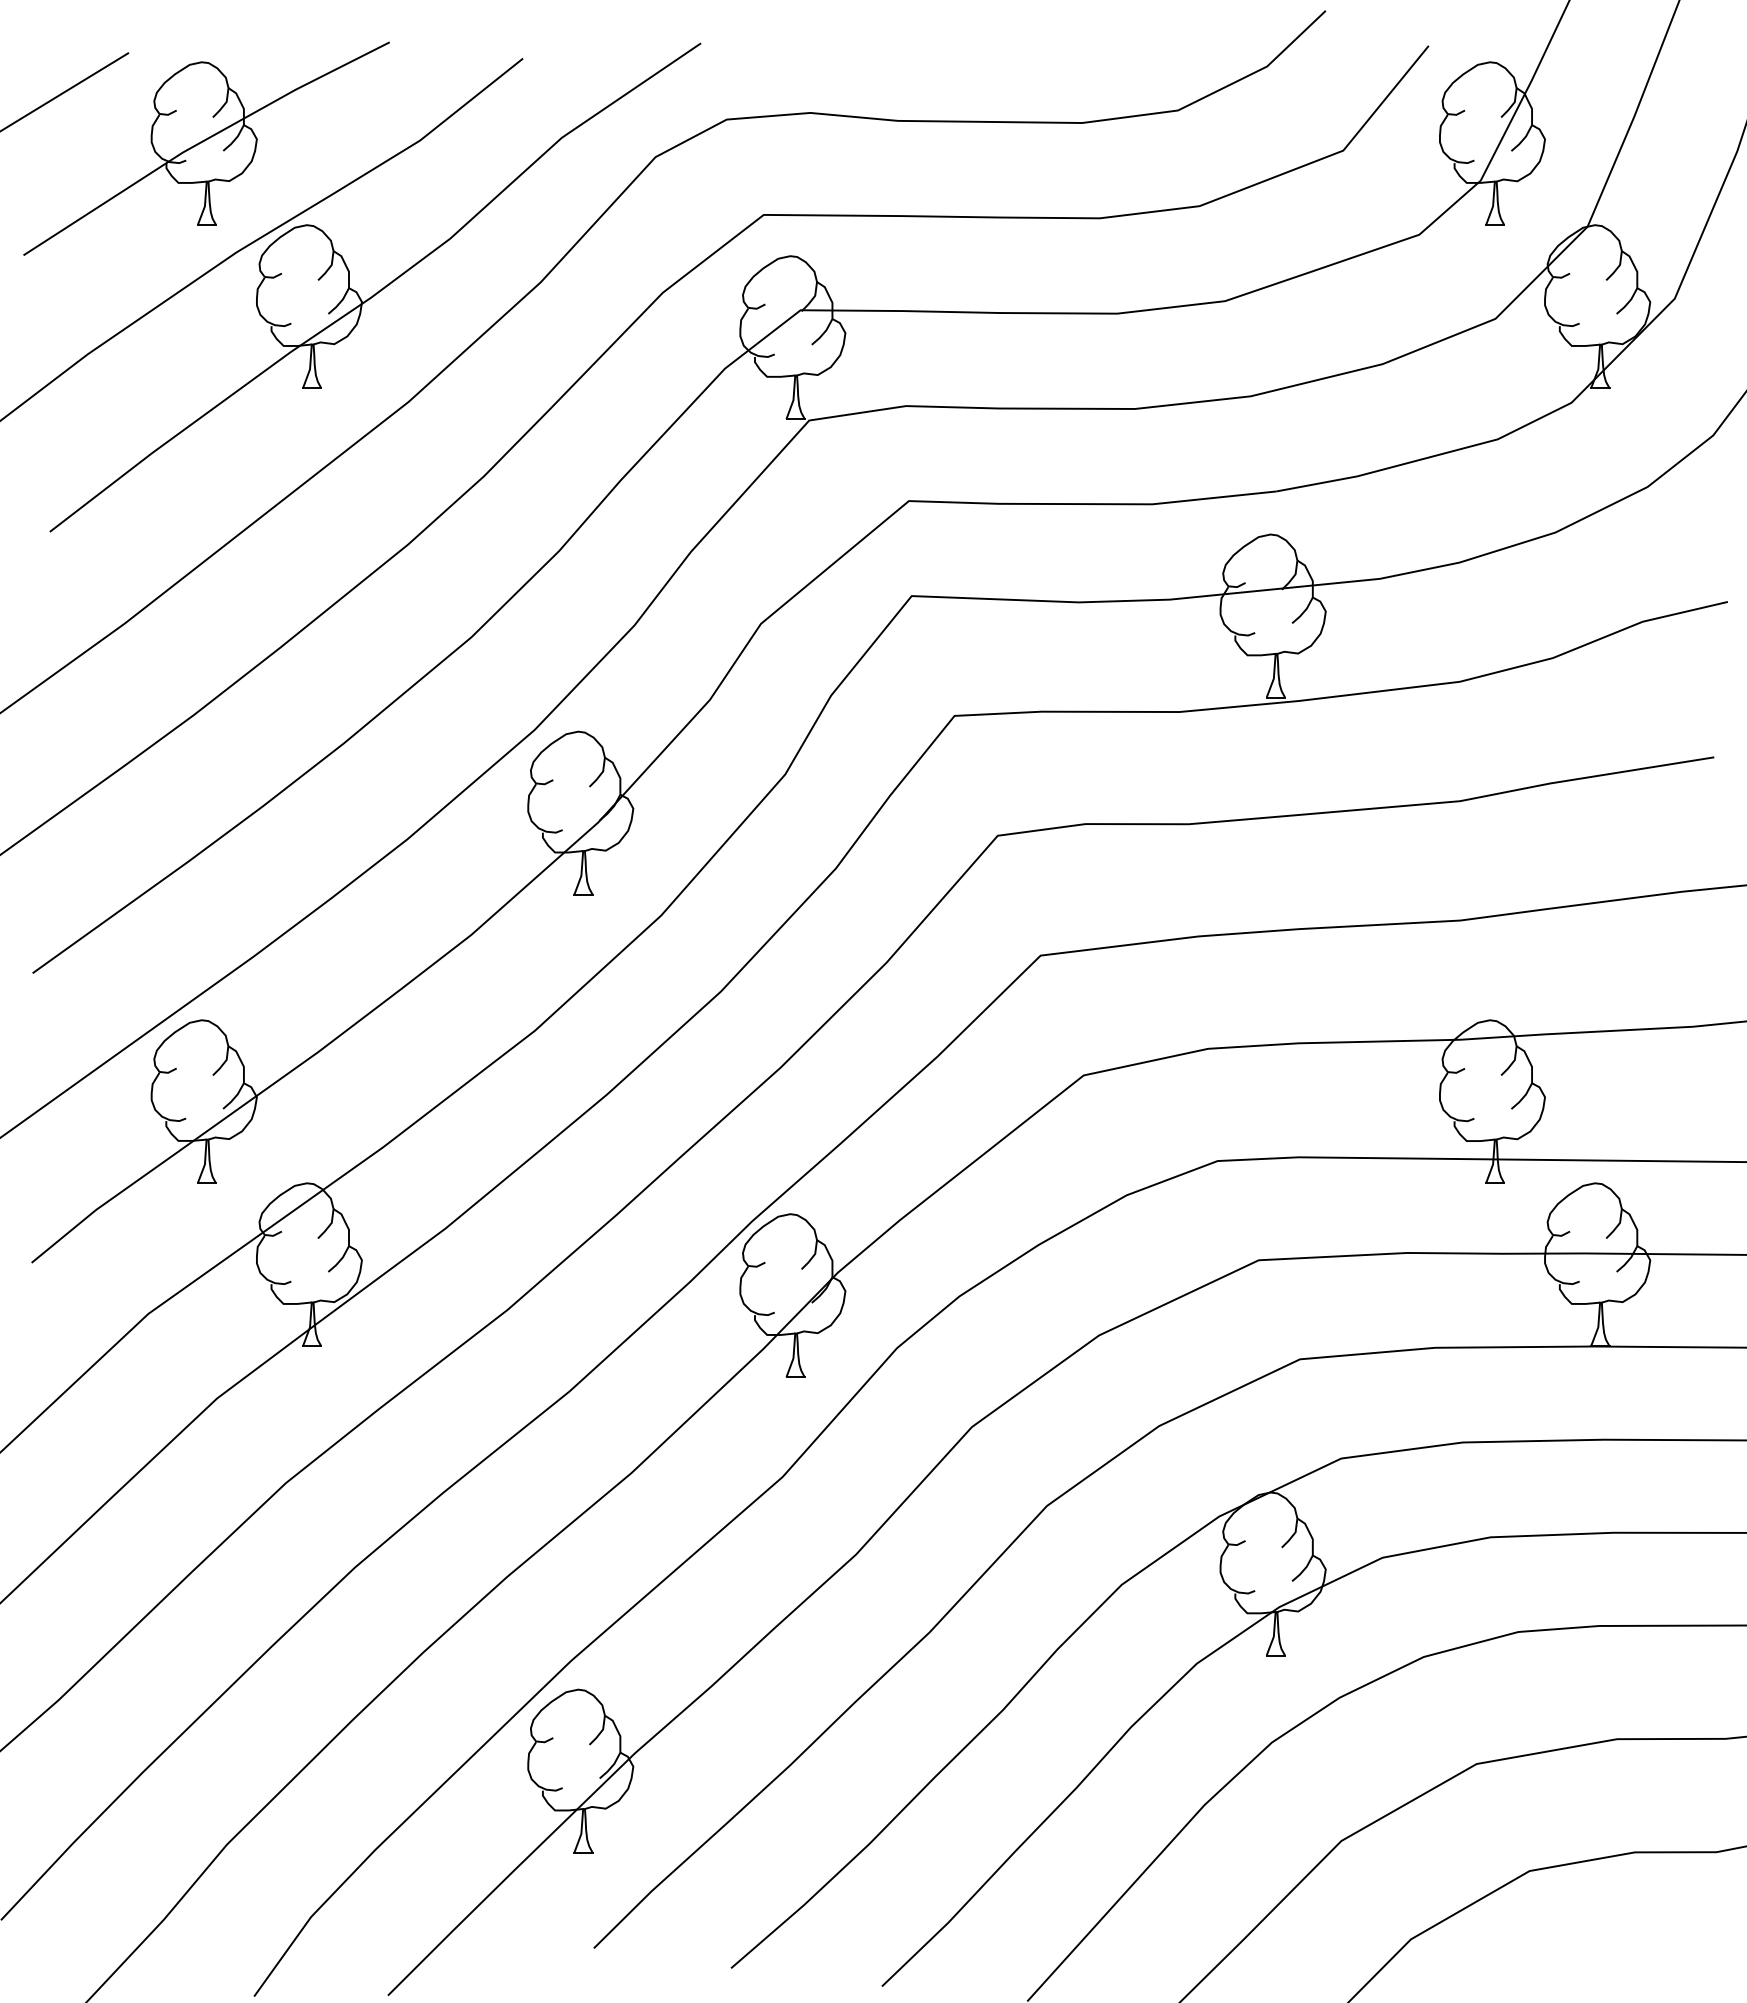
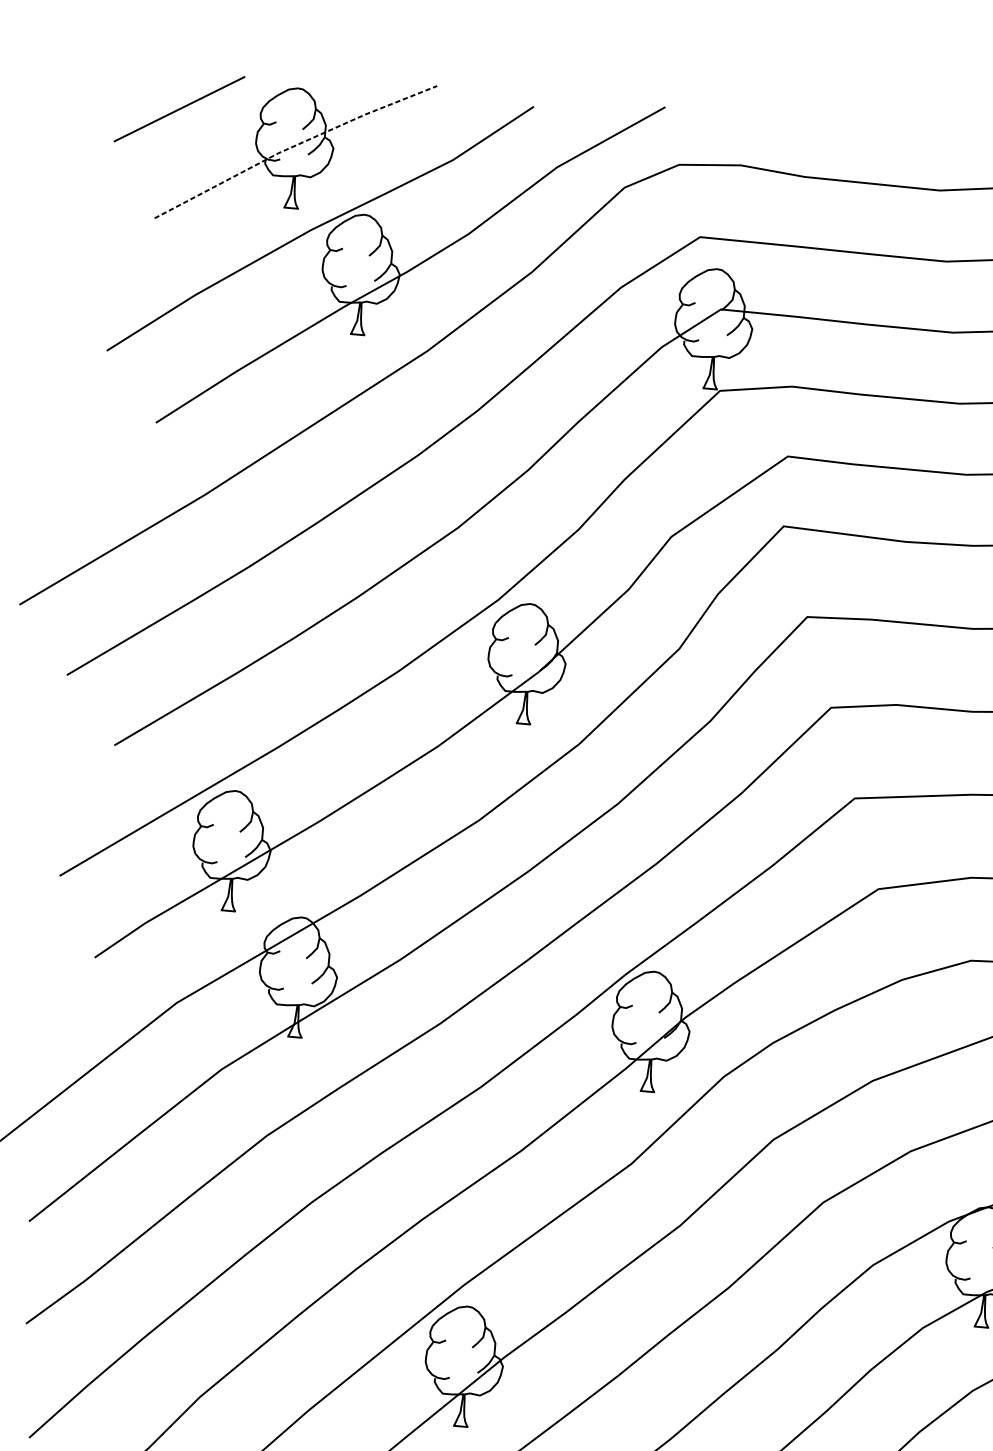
line: (202, 141) -> (293, 146), solid -> dashed

